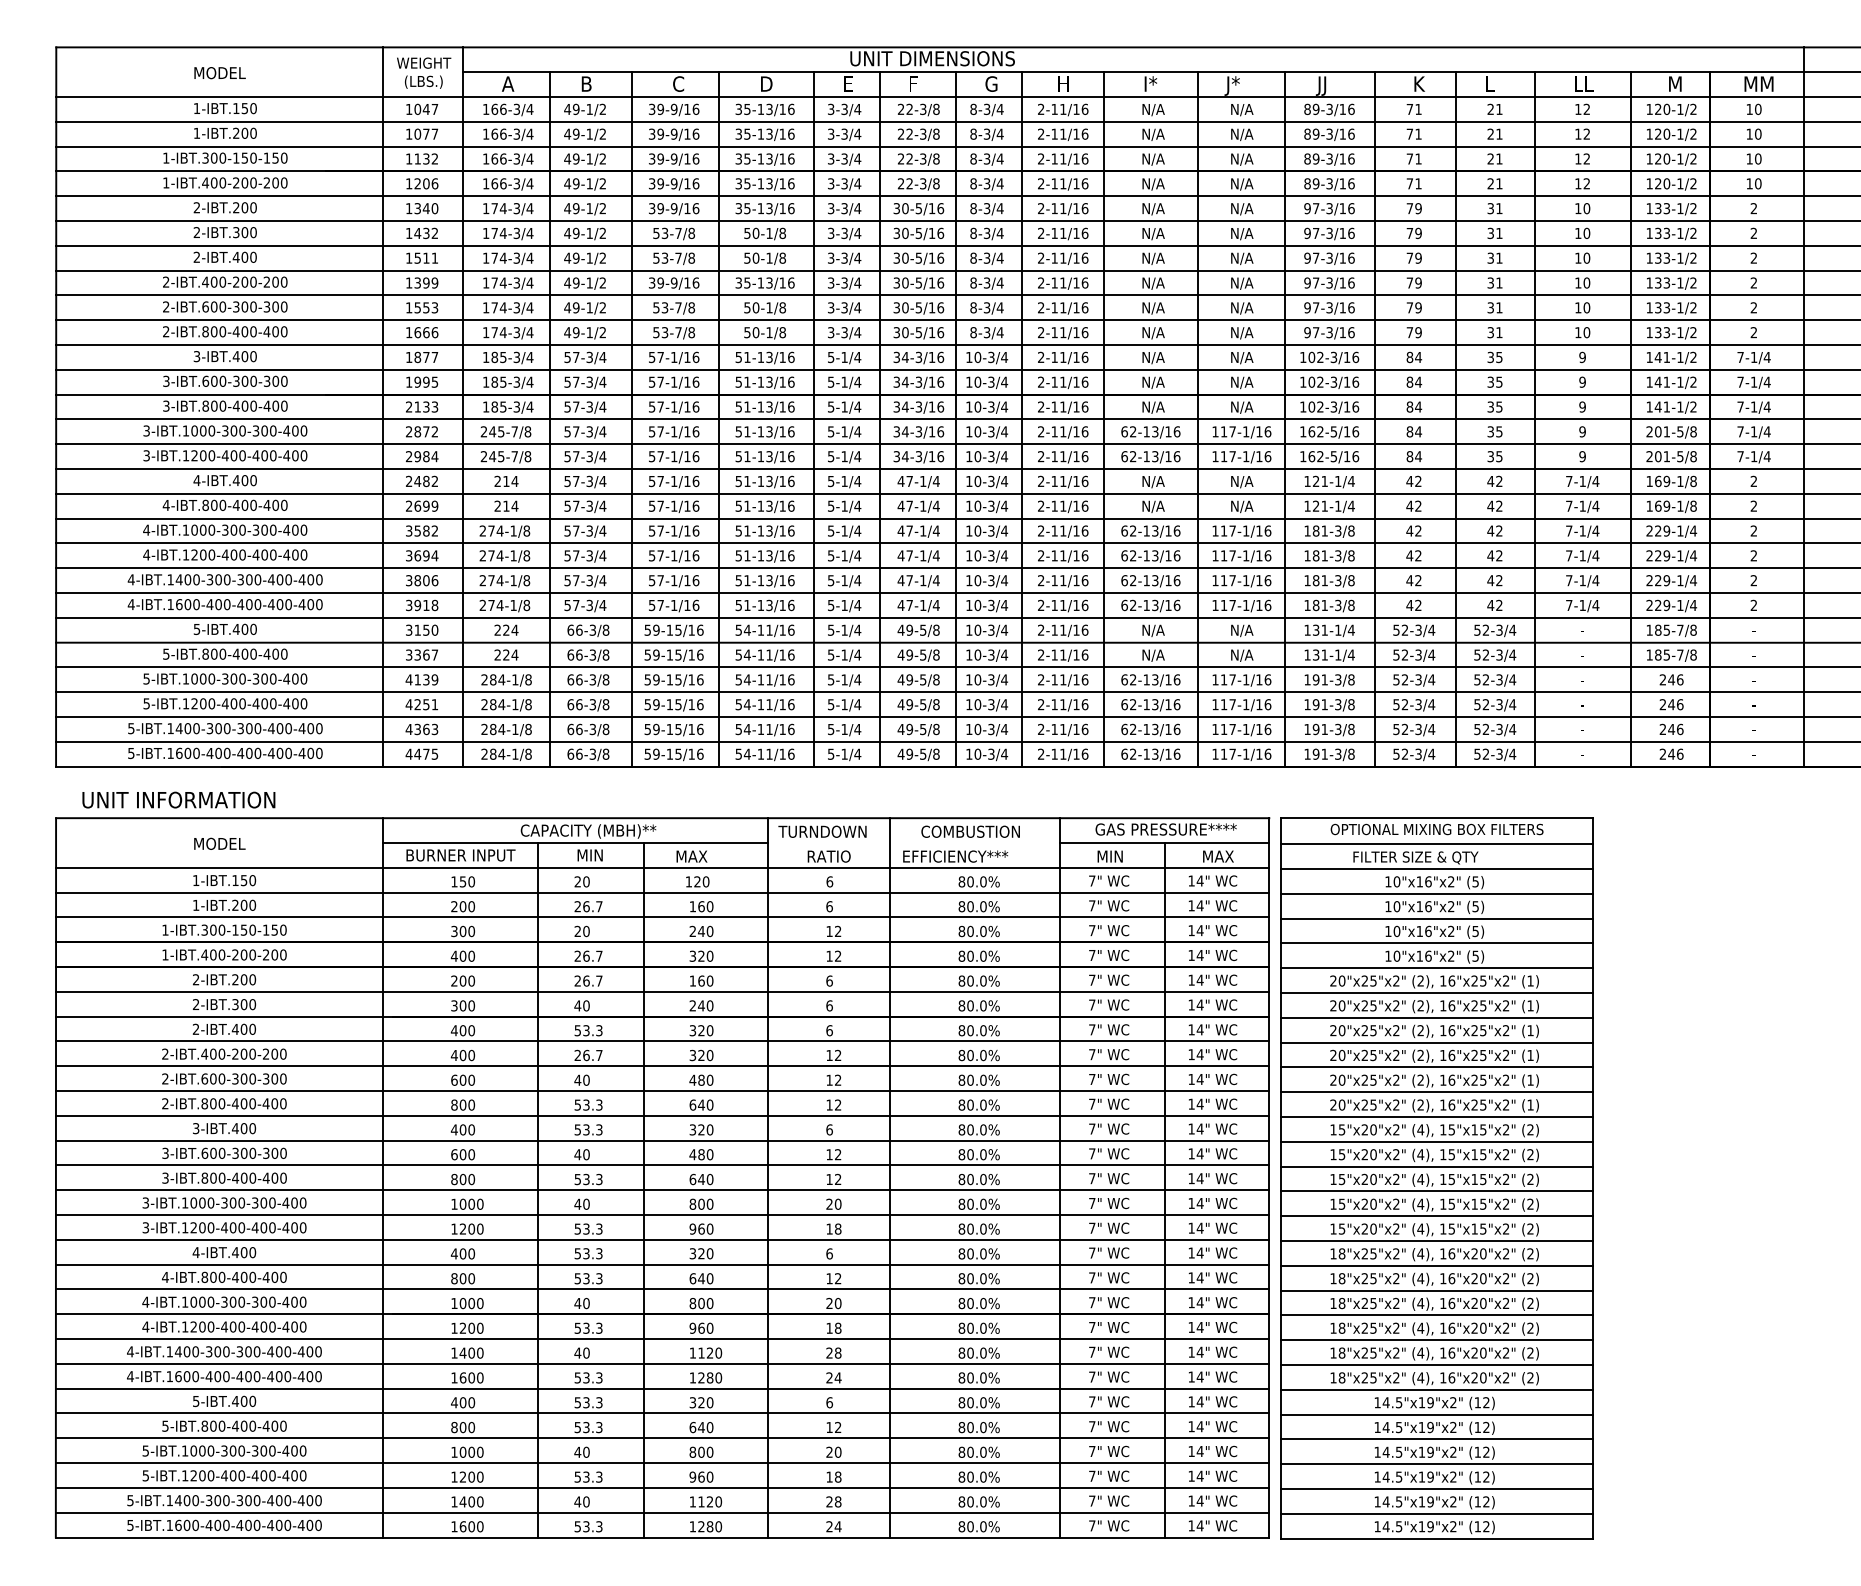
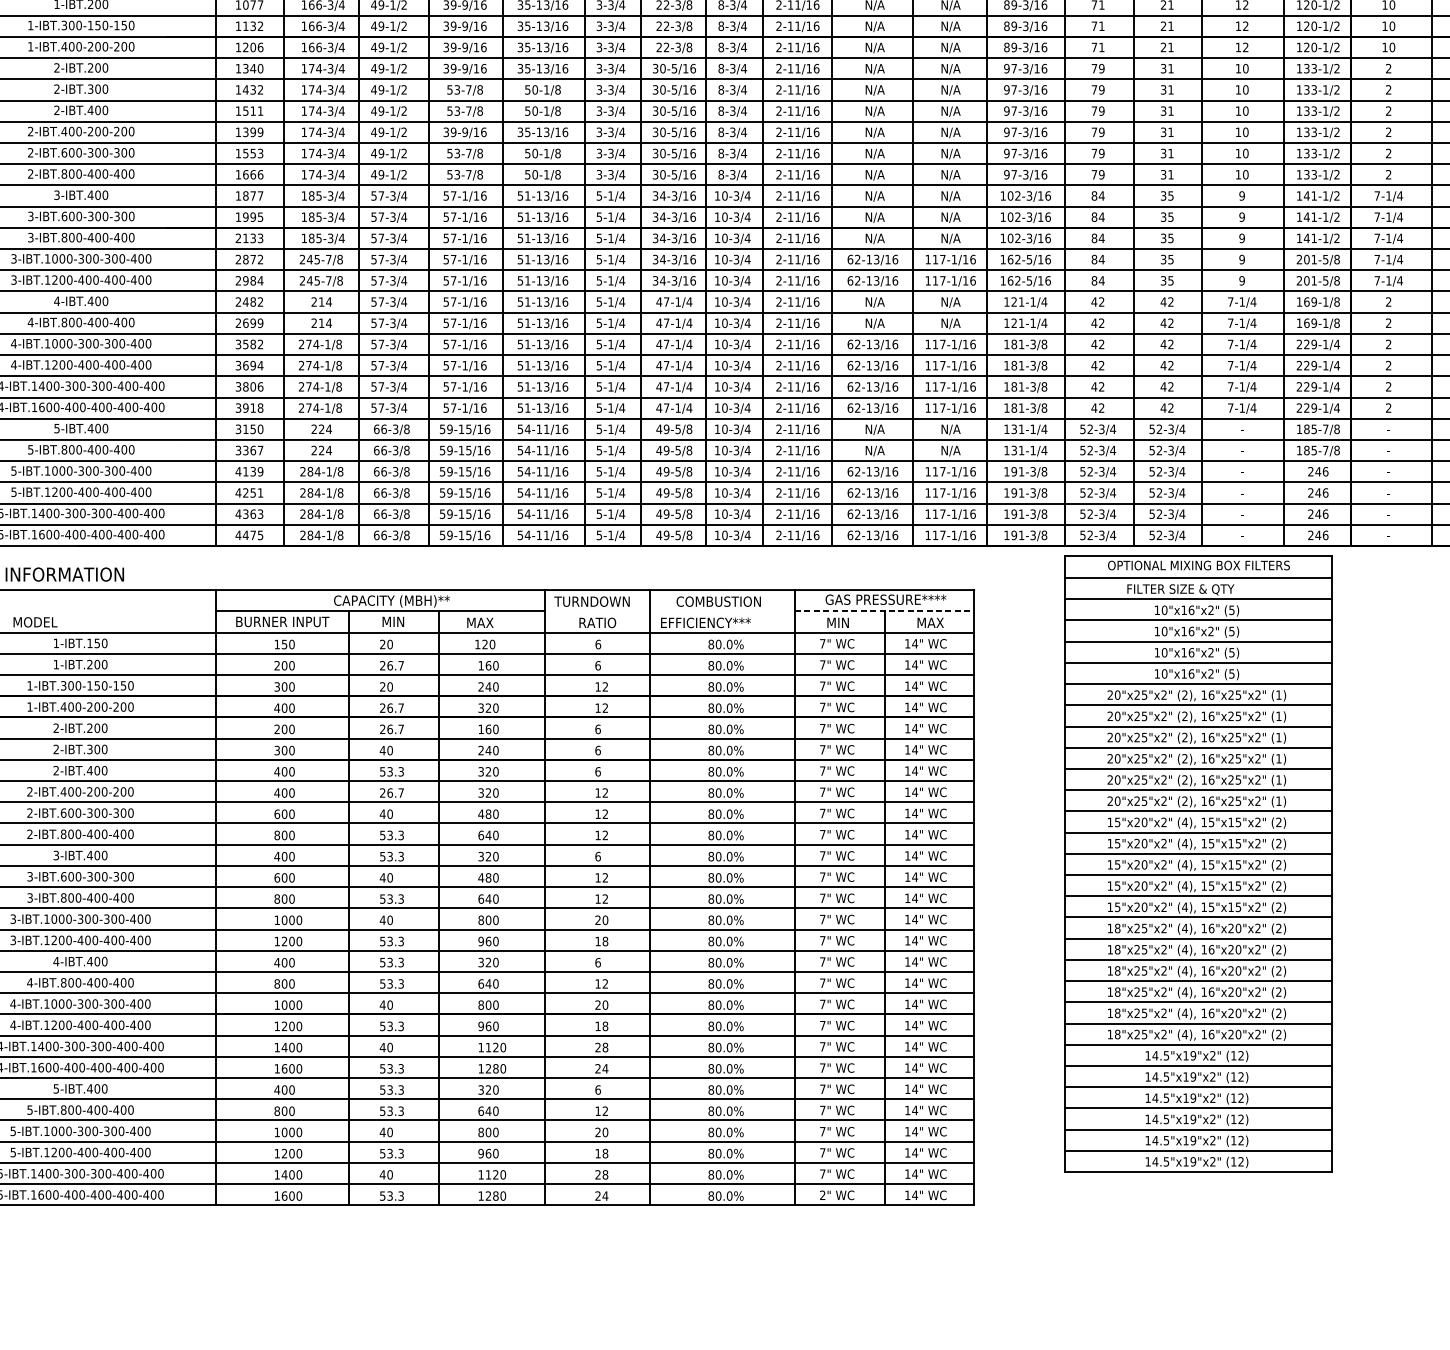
text: (219, 843) -> (35, 621), moved
line: (1164, 843) -> (884, 611), solid -> dashed
part: (1436, 1178) -> (1198, 864), moved
text: (1092, 1525) -> (822, 1195), 7" -> 2"

